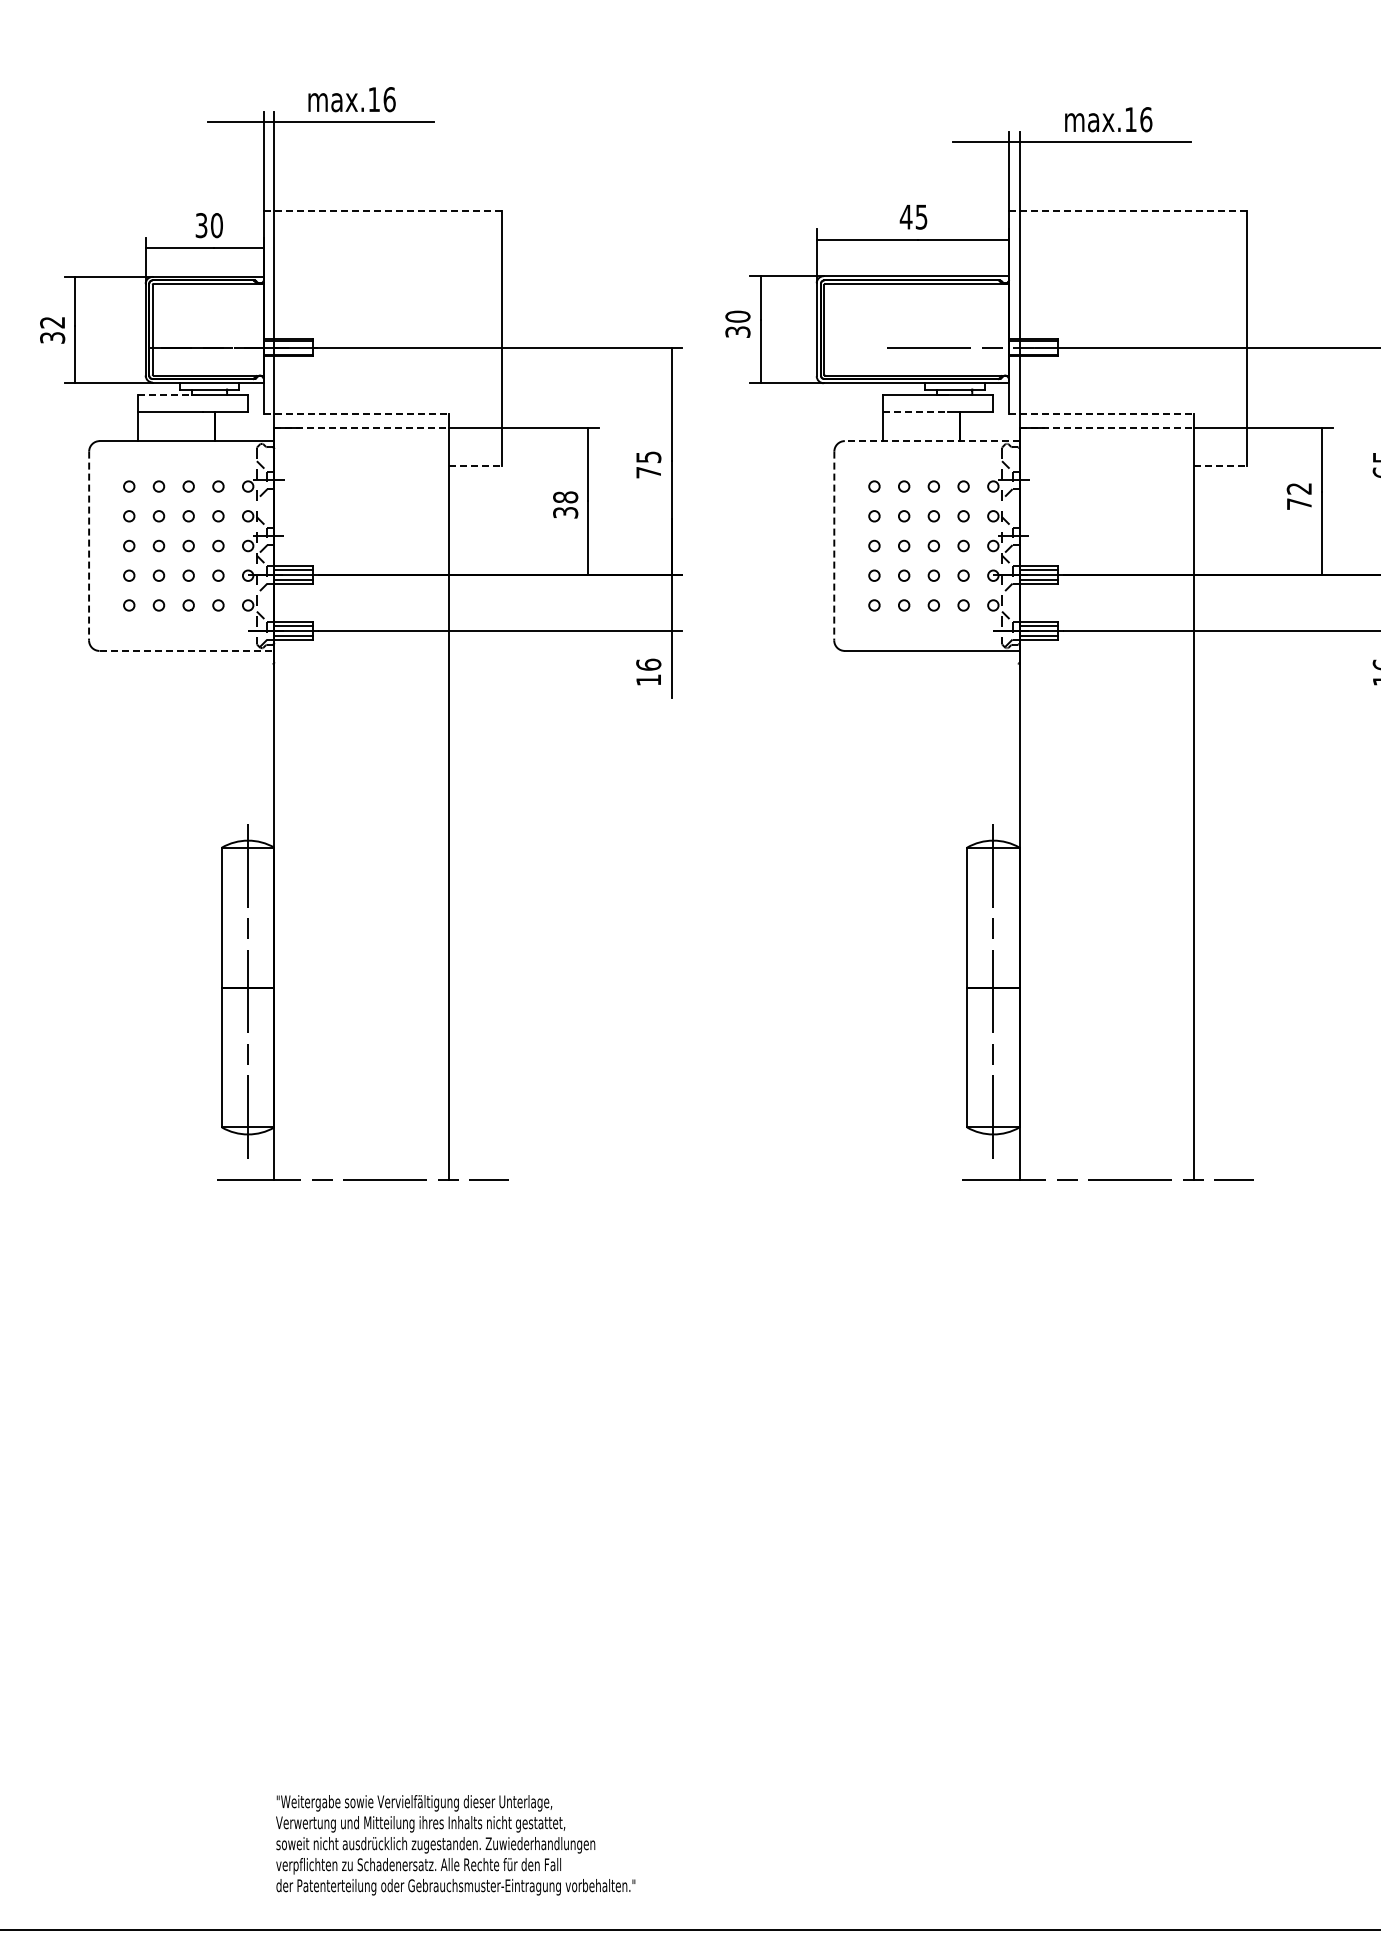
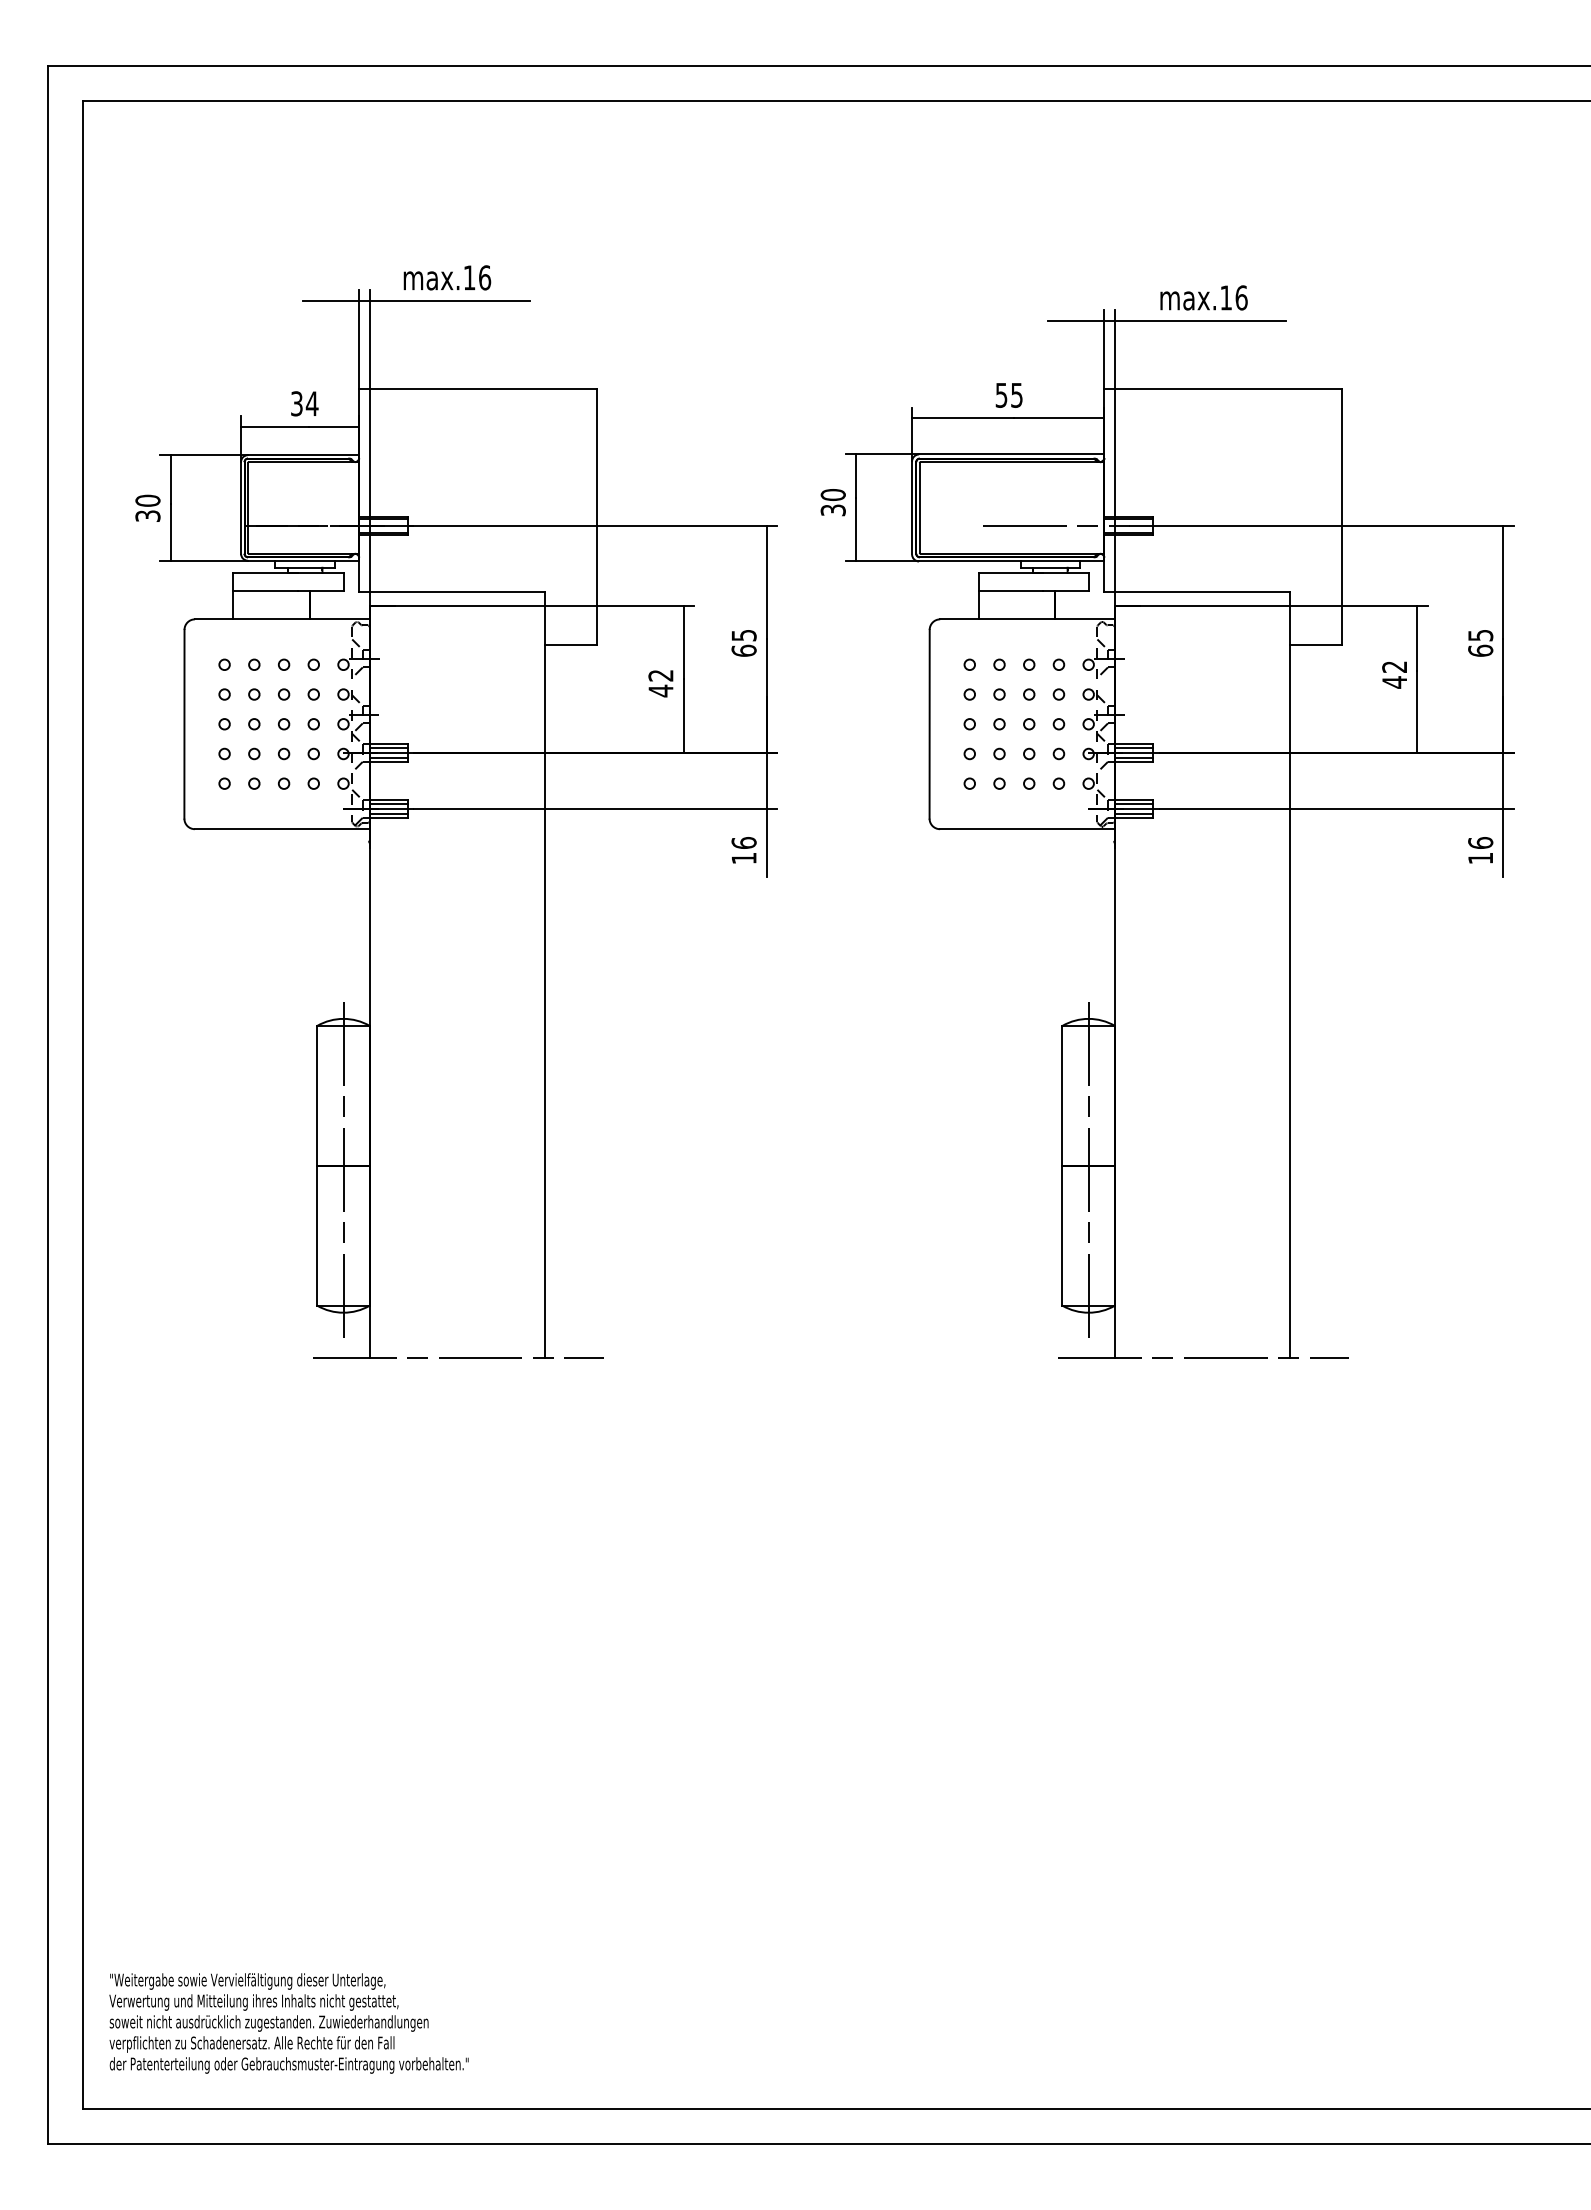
line: (383, 211) -> (478, 389), dashed -> solid
line: (1128, 211) -> (1223, 389), dashed -> solid
text: (906, 217) -> (1001, 395), 45 -> 55
text: (216, 225) -> (311, 403), 30 -> 34
text: (52, 322) -> (147, 500), 32 -> 30
line: (171, 395) -> (266, 573), dashed -> solid
line: (916, 412) -> (1011, 590), dashed -> solid
line: (356, 414) -> (451, 592), dashed -> solid
line: (1102, 414) -> (1197, 592), dashed -> solid
line: (362, 428) -> (457, 606), dashed -> solid
line: (1107, 428) -> (1202, 606), dashed -> solid
line: (932, 441) -> (1027, 619), dashed -> solid
line: (476, 466) -> (571, 644), dashed -> solid
line: (1221, 466) -> (1316, 644), dashed -> solid
text: (648, 472) -> (743, 650), 75 -> 65
text: (1299, 504) -> (1394, 682), 72 -> 42
text: (565, 505) -> (660, 683), 38 -> 42
line: (89, 546) -> (184, 724), dashed -> solid
line: (834, 546) -> (929, 724), dashed -> solid
line: (187, 651) -> (282, 829), dashed -> solid
text: (455, 1845) -> (288, 2023), moved

